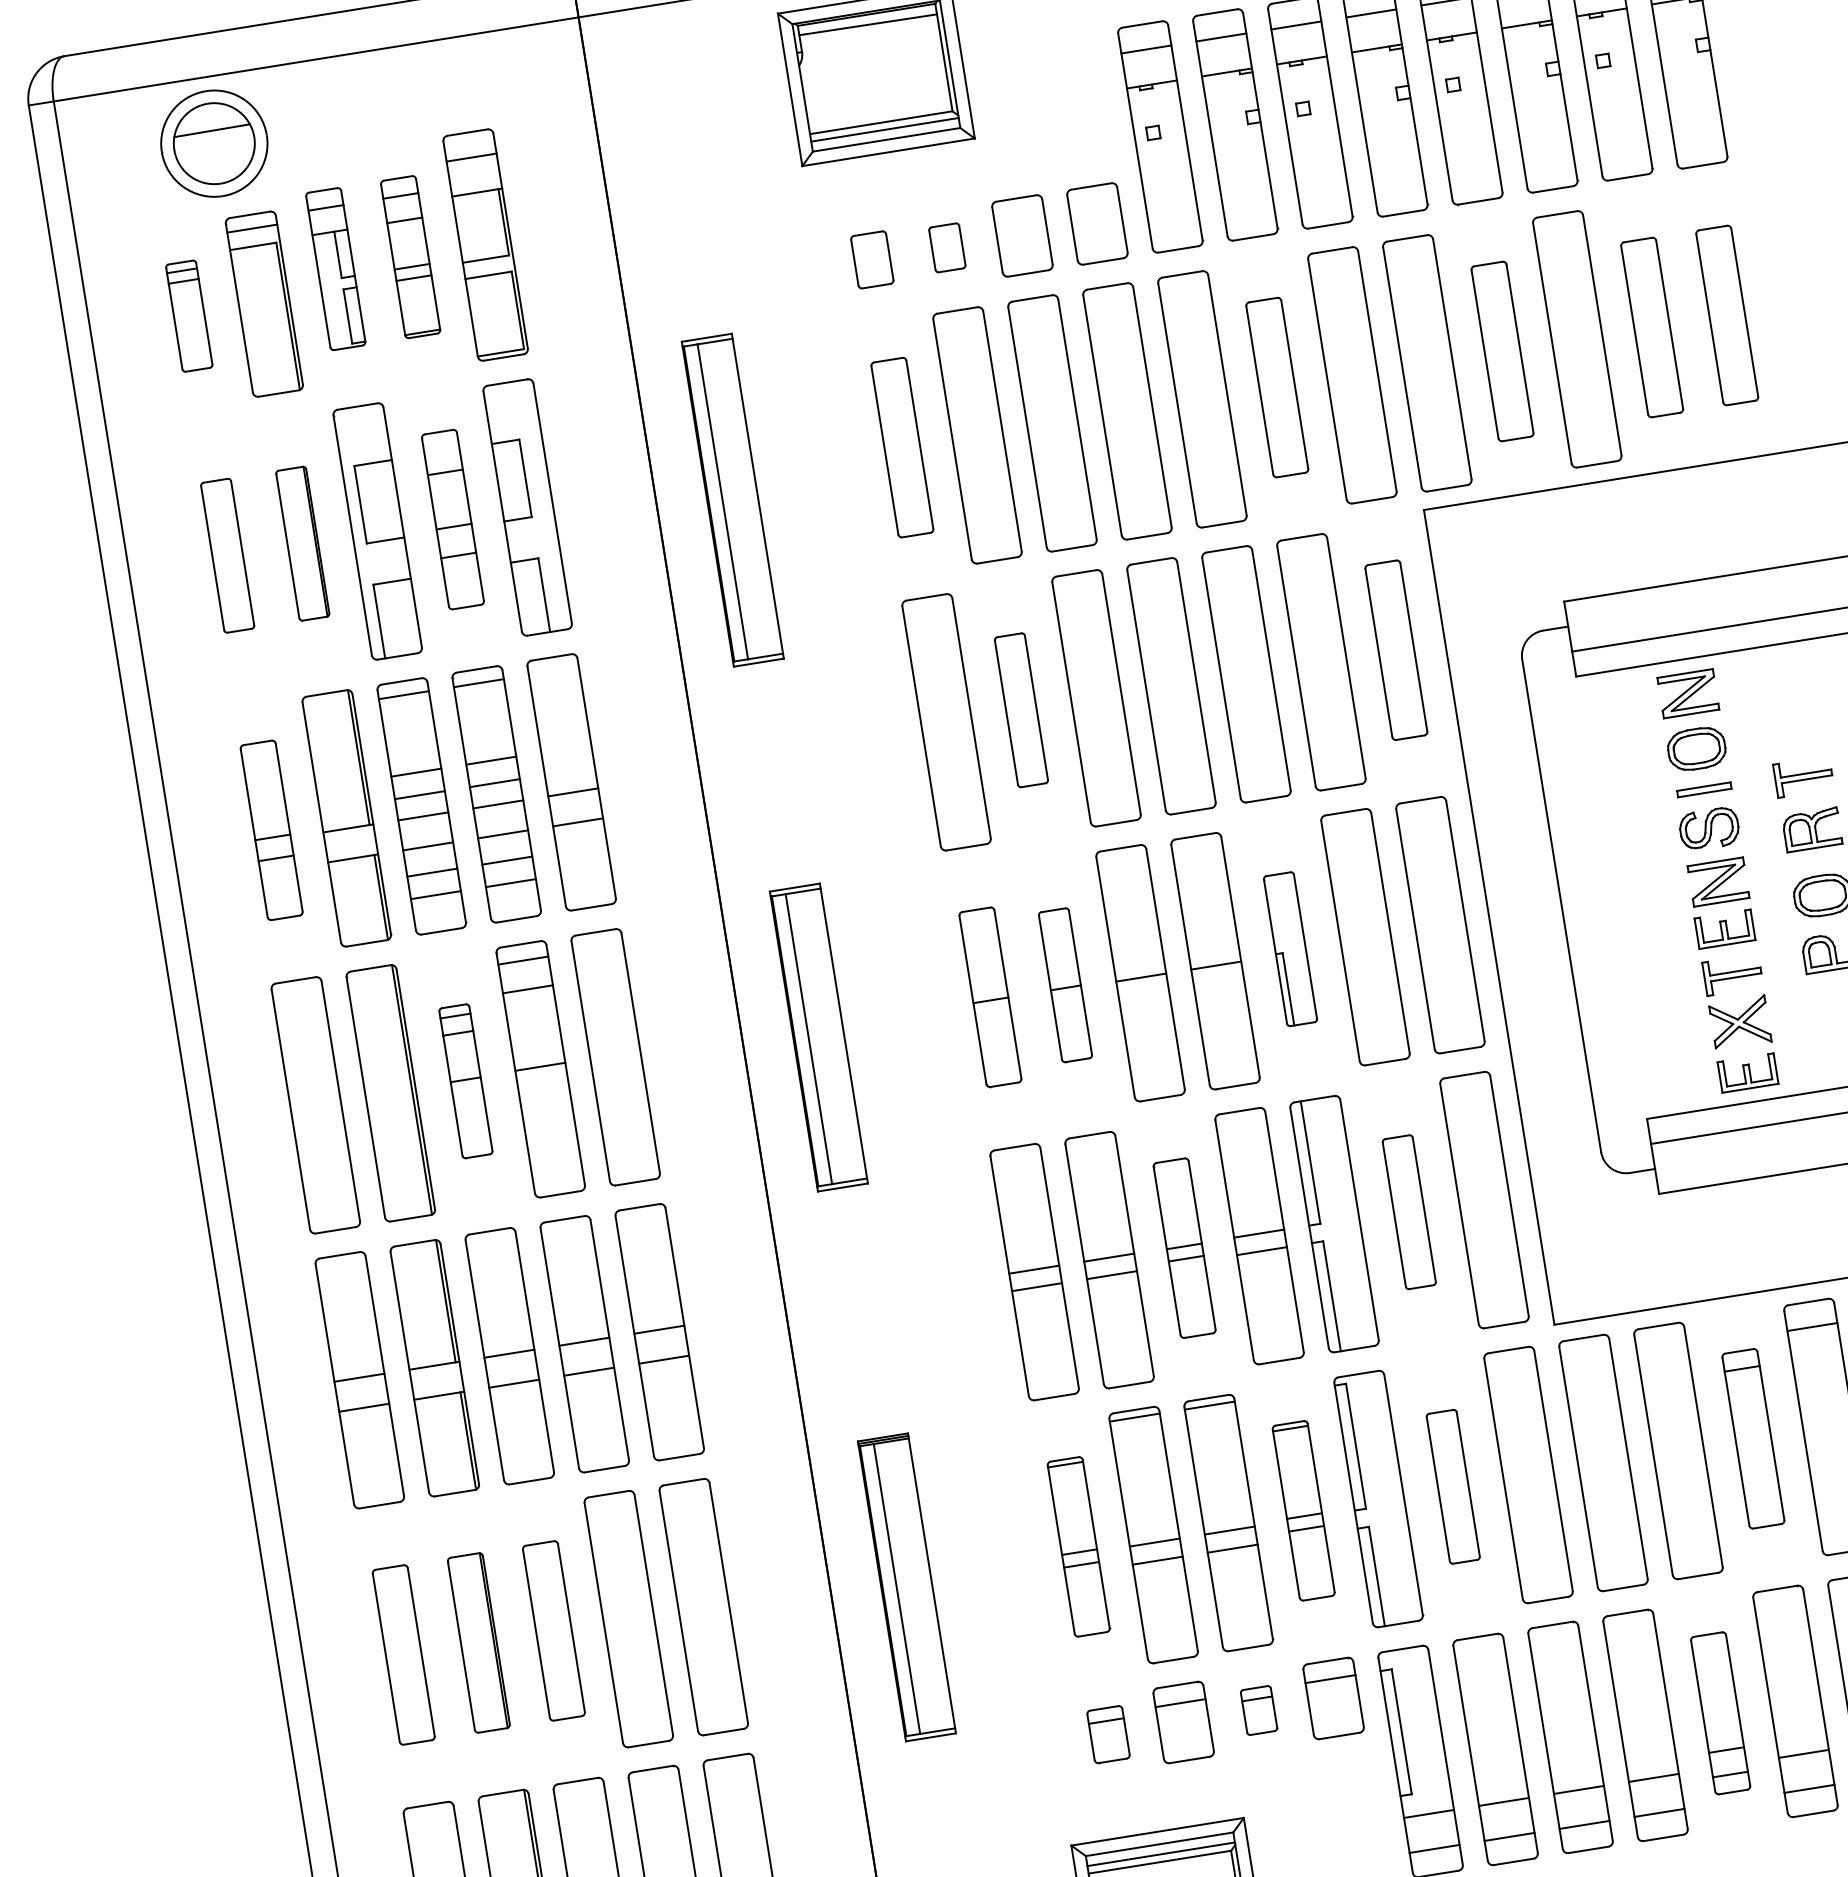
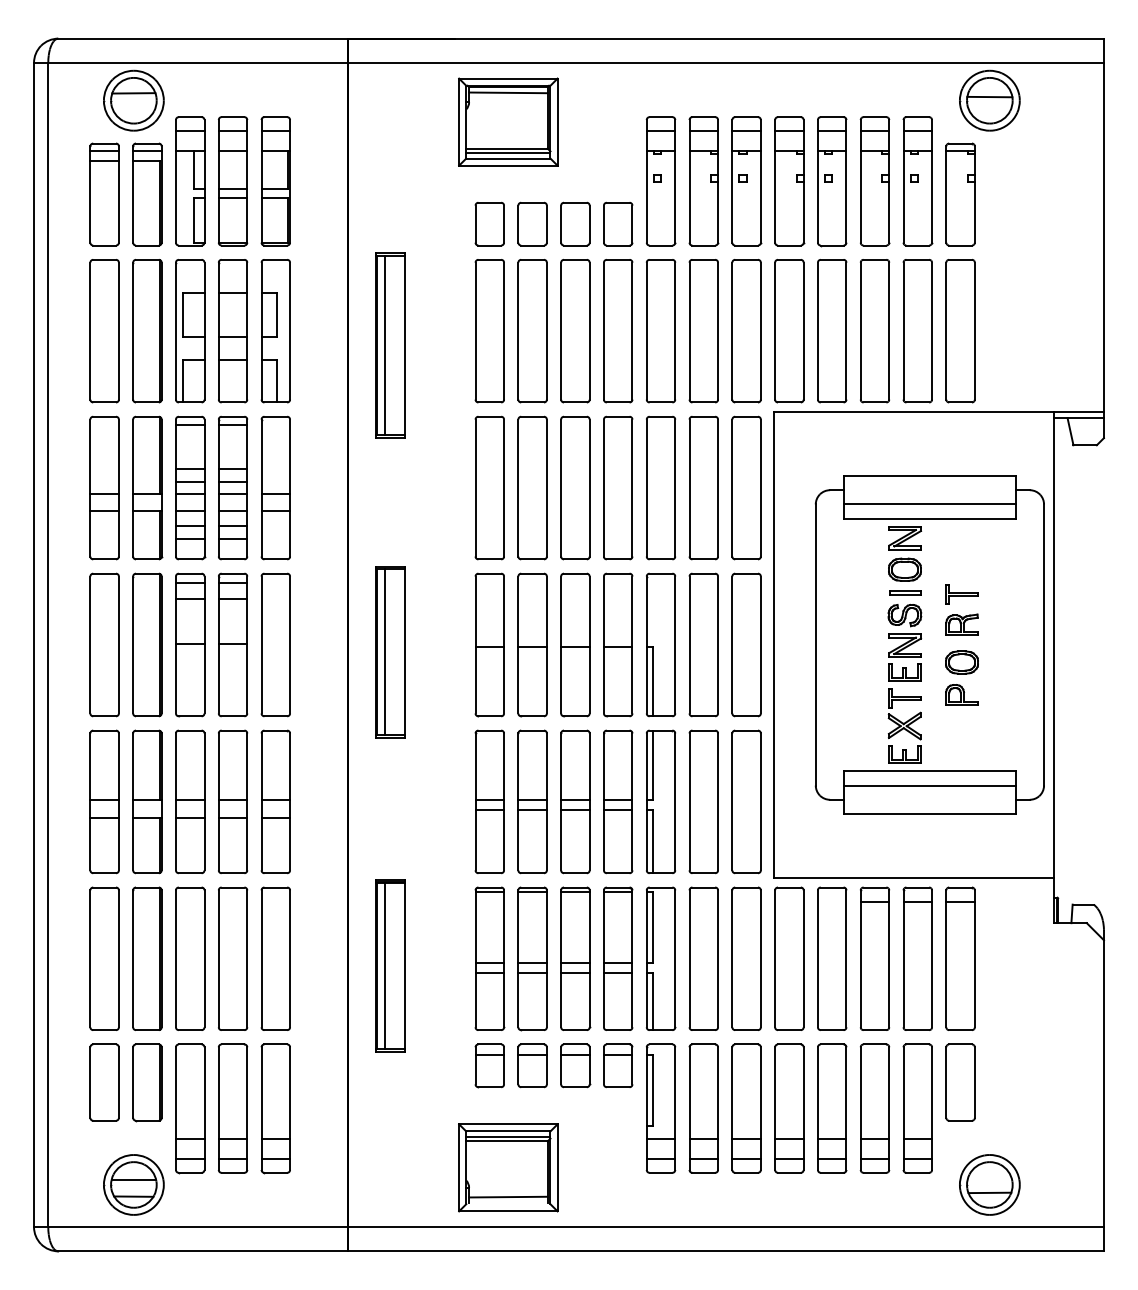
part: (947, 246) -> (532, 223), size x1.67
part: (409, 257) -> (232, 181), size x1.43
part: (871, 258) -> (489, 223), size x1.43
part: (336, 269) -> (190, 181), size x1.43
part: (1727, 315) -> (960, 331), size x1.43
part: (189, 316) -> (104, 194), size x1.67
part: (1651, 328) -> (917, 331), size x1.43
part: (1502, 351) -> (832, 331), size x1.43
part: (1276, 388) -> (703, 331), size x1.43
part: (902, 448) -> (489, 331), size x1.43
part: (453, 519) -> (233, 331), size x1.43
part: (302, 544) -> (147, 331), size x1.67
part: (227, 556) -> (104, 331), size x1.67
part: (1396, 649) -> (746, 487), size x1.43
part: (1021, 709) -> (532, 487), size x1.67
part: (271, 829) -> (104, 487), size x1.43
part: (1289, 948) -> (660, 644), size x1.67
part: (1065, 984) -> (532, 644), size x1.67
part: (989, 996) -> (489, 644), size x1.43
part: (466, 1080) -> (190, 644), size x1.67
part: (1408, 1211) -> (703, 801), size x1.67
part: (1184, 1247) -> (575, 801), size x1.43
part: (1752, 1438) -> (874, 958), size x1.43
part: (1452, 1486) -> (703, 958), size x1.67
part: (1304, 1510) -> (618, 958), size x1.43
part: (1078, 1546) -> (489, 958), size x1.43
part: (554, 1630) -> (190, 958), size x1.43
part: (478, 1642) -> (147, 958), size x1.43
part: (403, 1654) -> (104, 958), size x1.43
part: (1258, 1709) -> (575, 1065), size x1.67
part: (1720, 1713) -> (832, 1108), size x1.43
part: (1108, 1734) -> (489, 1065), size x1.43

